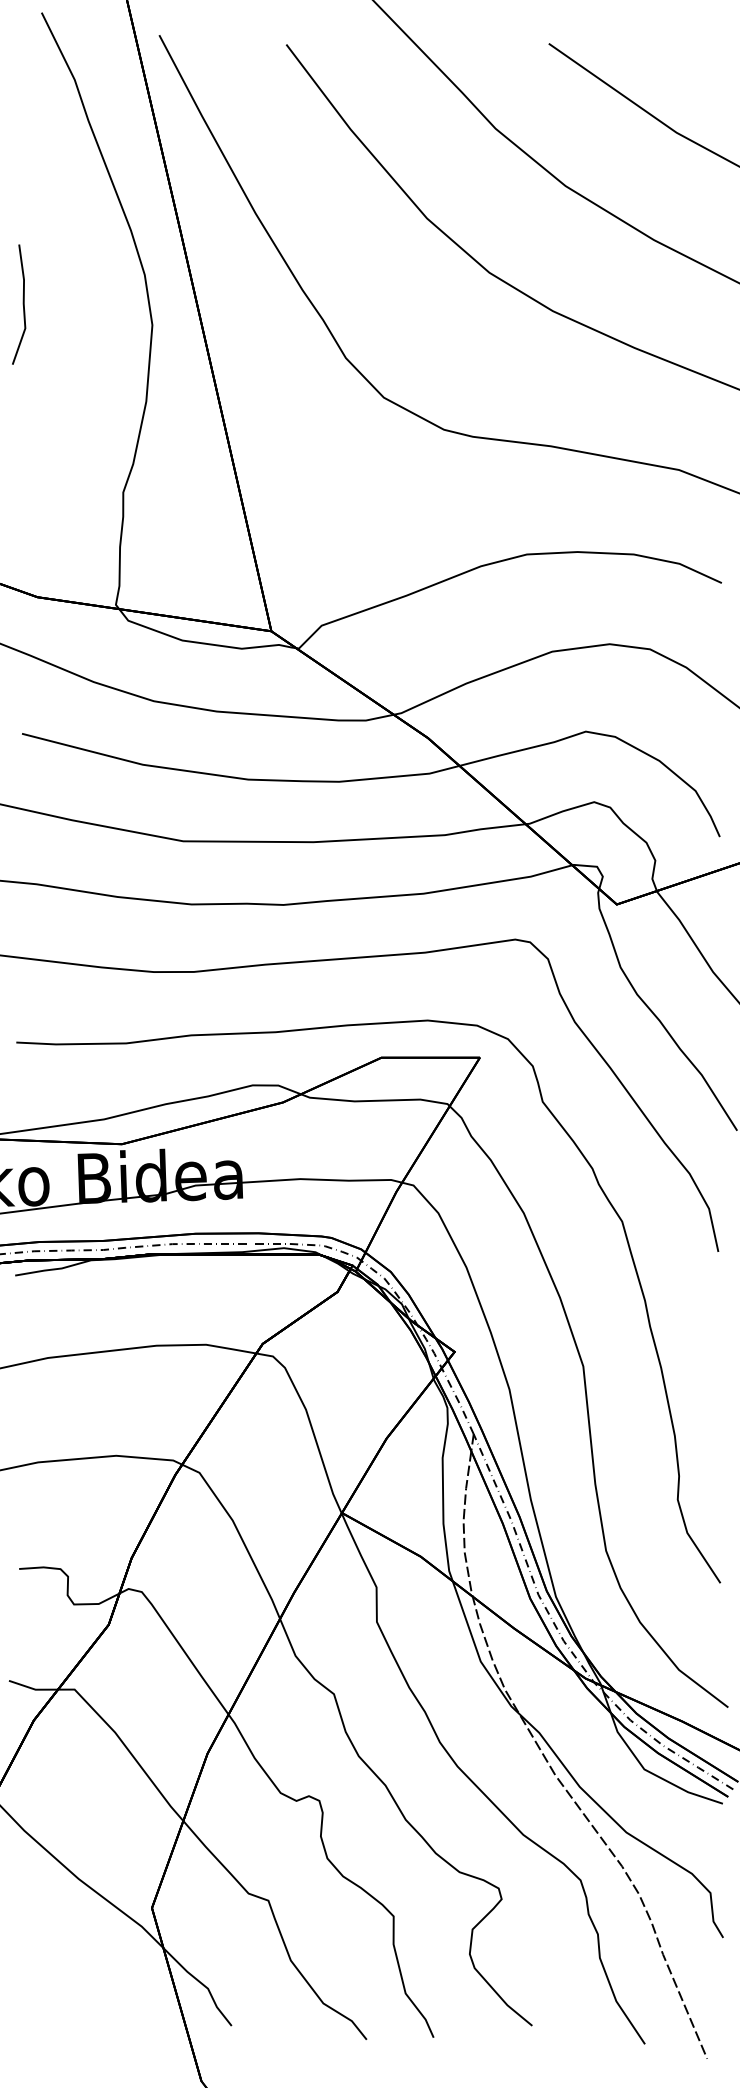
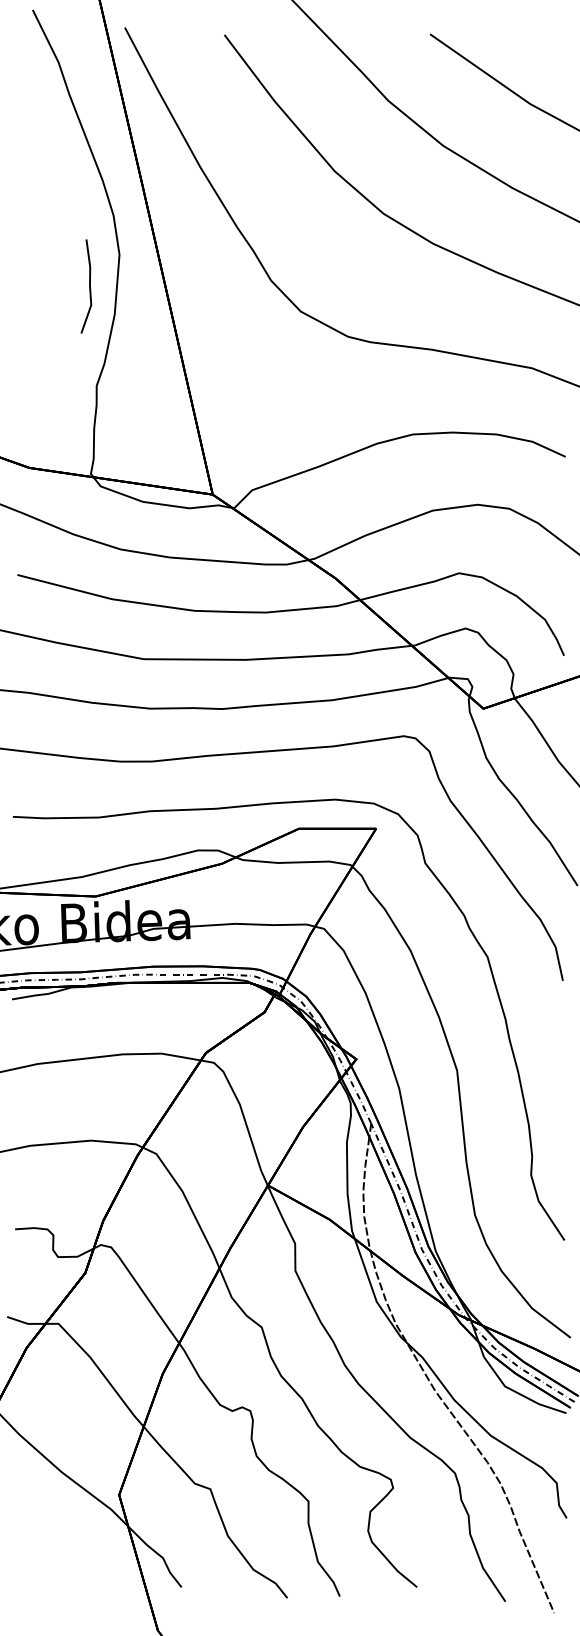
line: (22, 304) -> (89, 286), moved

